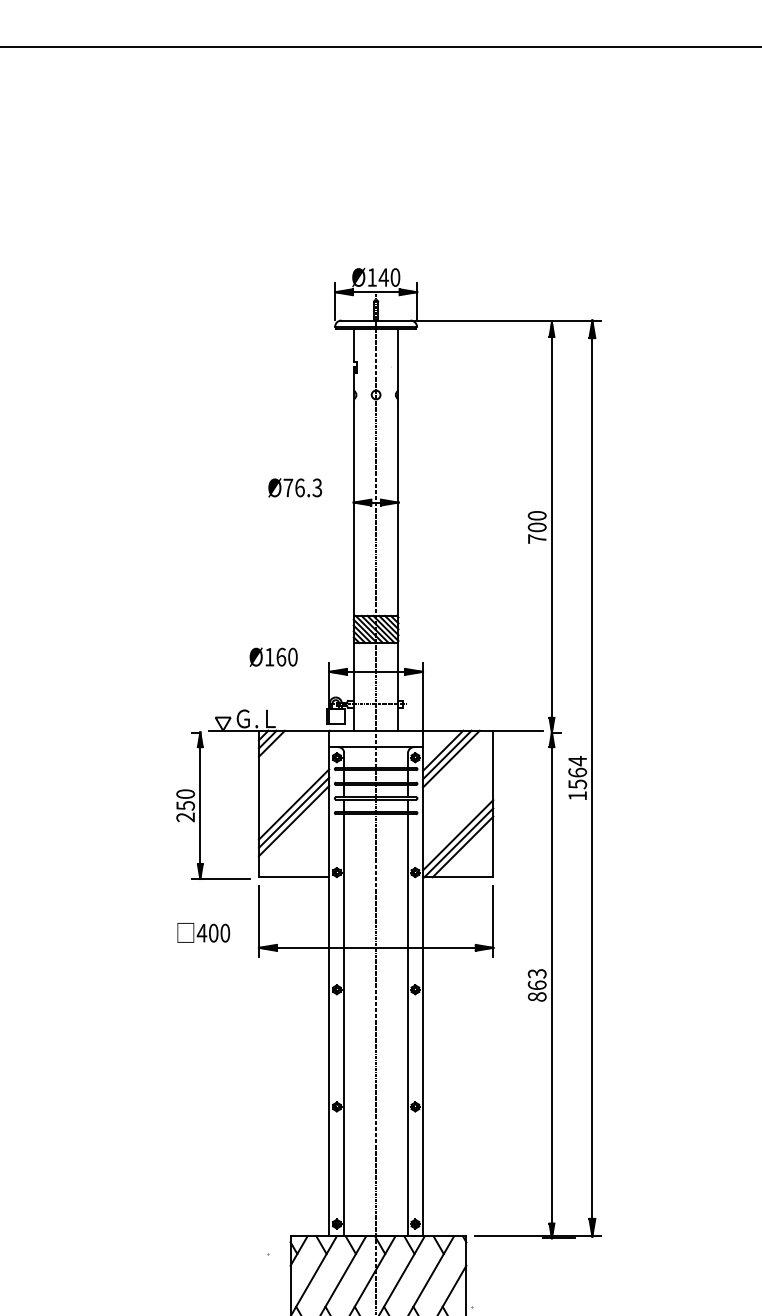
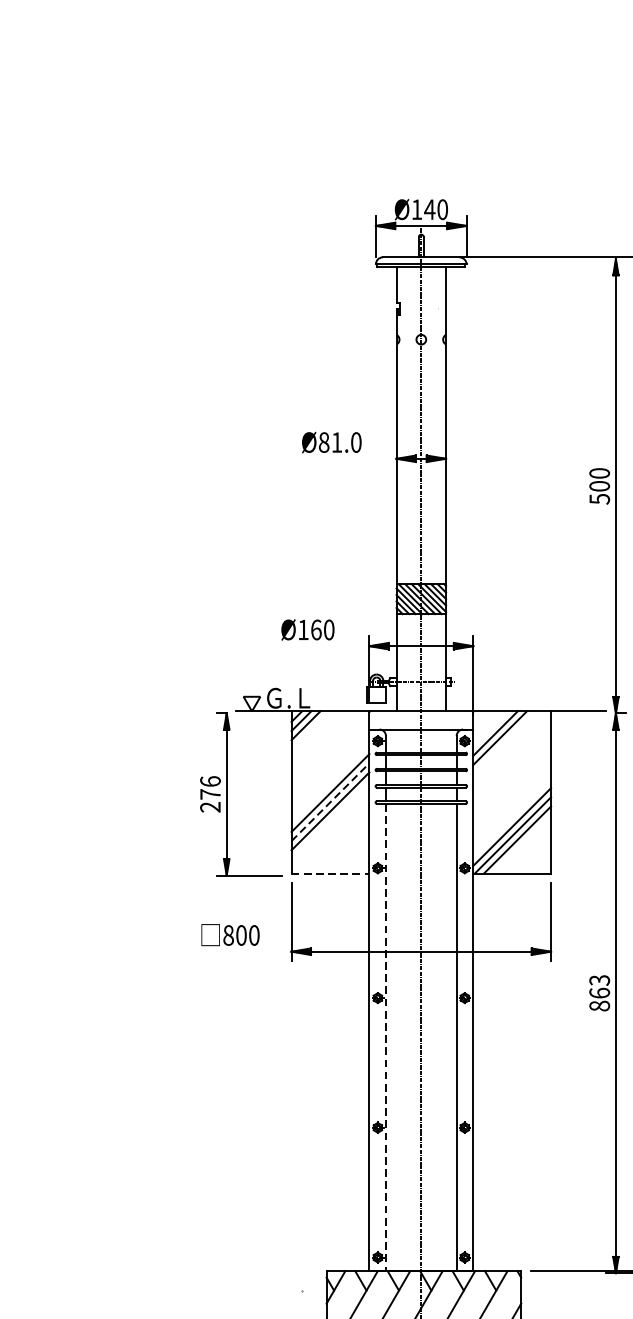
text: (302, 487) -> (339, 442), Ø76.3 -> Ø81.0
text: (537, 539) -> (599, 499), 700 -> 500
line: (451, 758) -> (504, 742), removed
text: (185, 799) -> (210, 787), 250 -> 276
line: (294, 812) -> (330, 801), solid -> dashed
line: (294, 877) -> (330, 873), solid -> dashed
text: (201, 932) -> (228, 934), 400 -> 800
line: (344, 1025) -> (386, 1037), solid -> dashed

